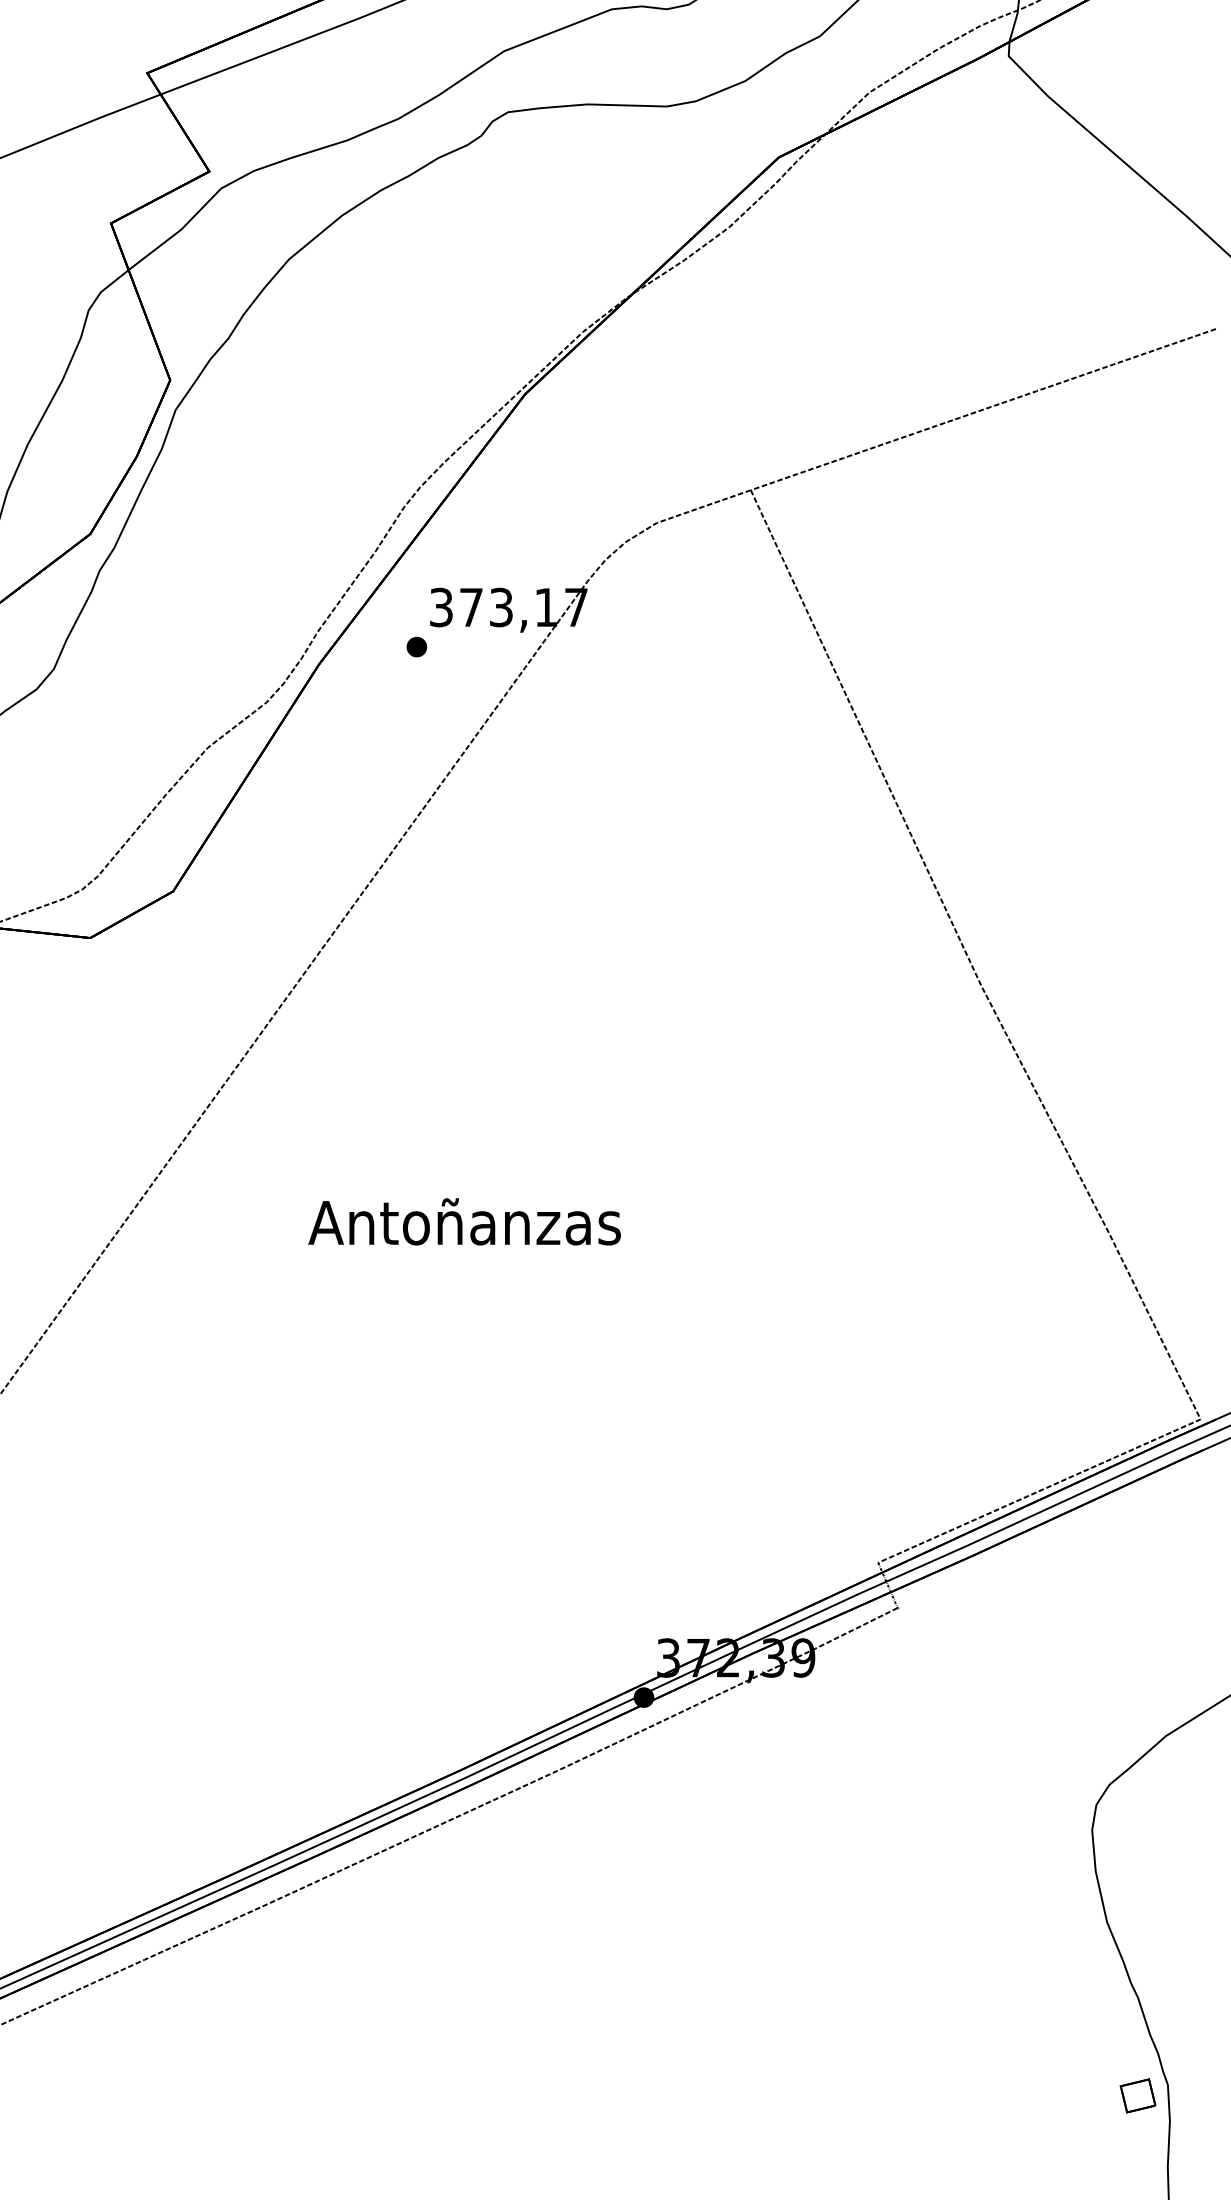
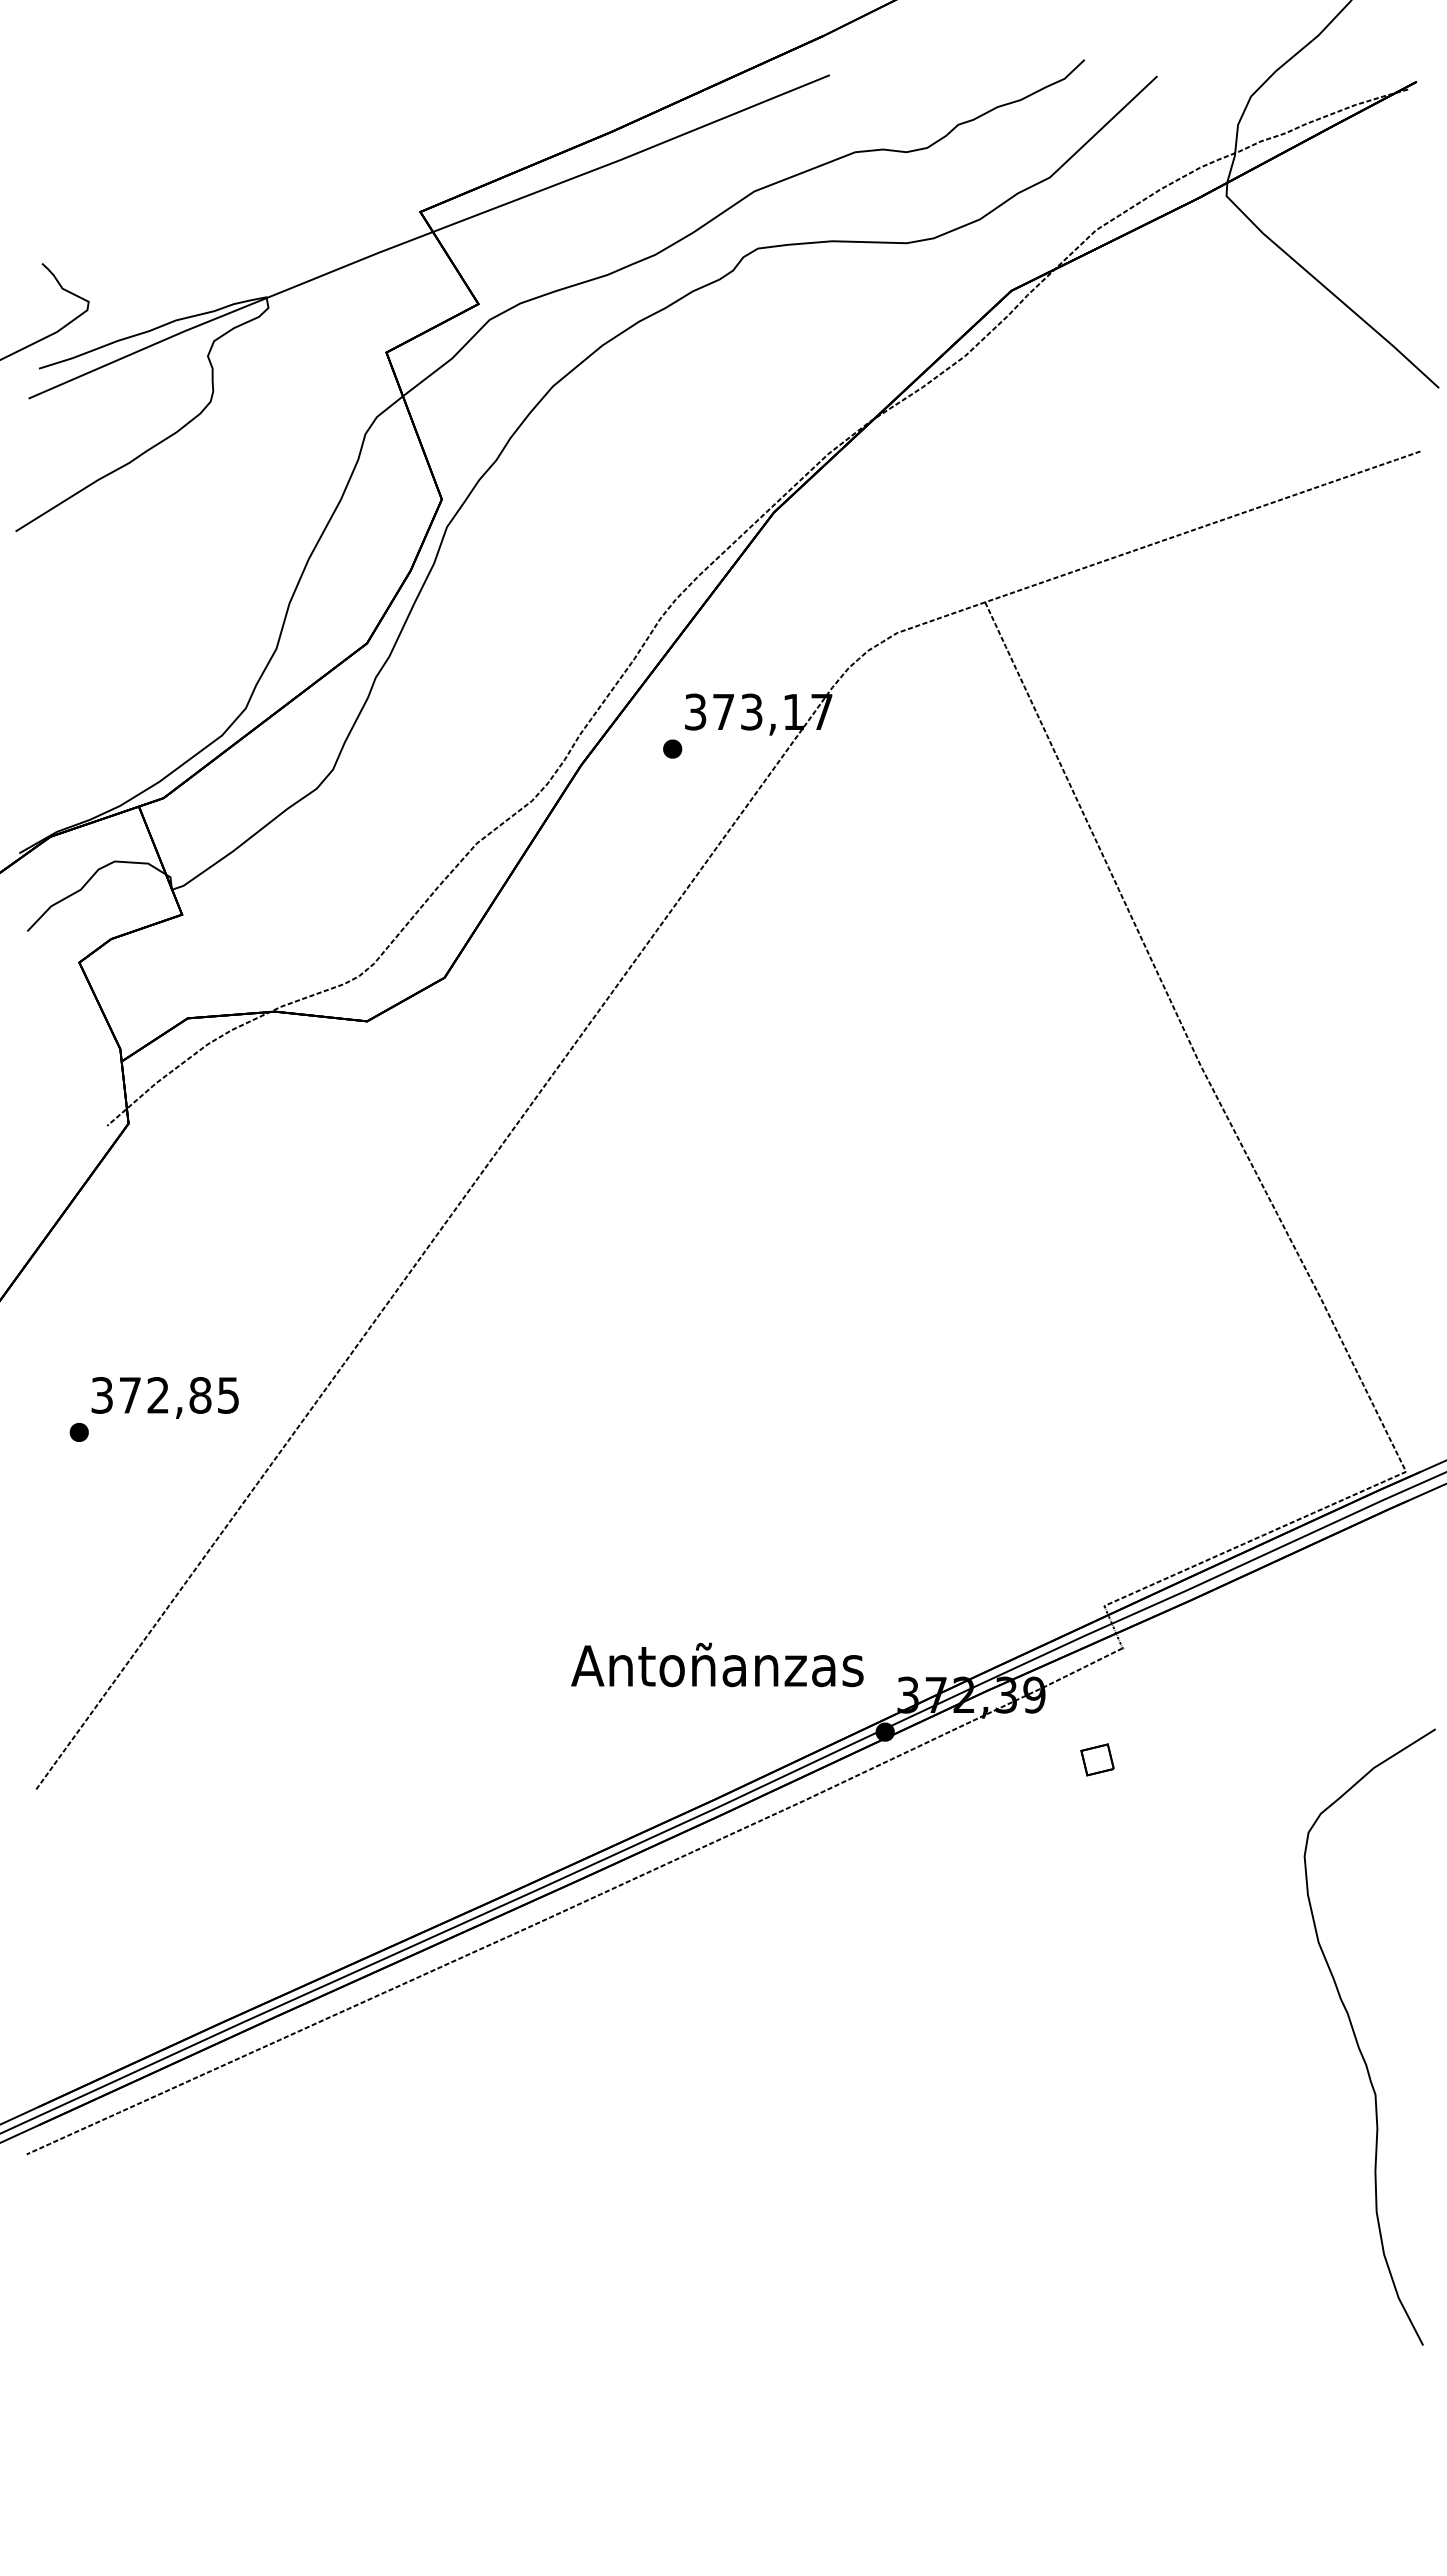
text: (464, 1221) -> (717, 1664), moved
part: (1137, 2095) -> (1097, 1759), moved

